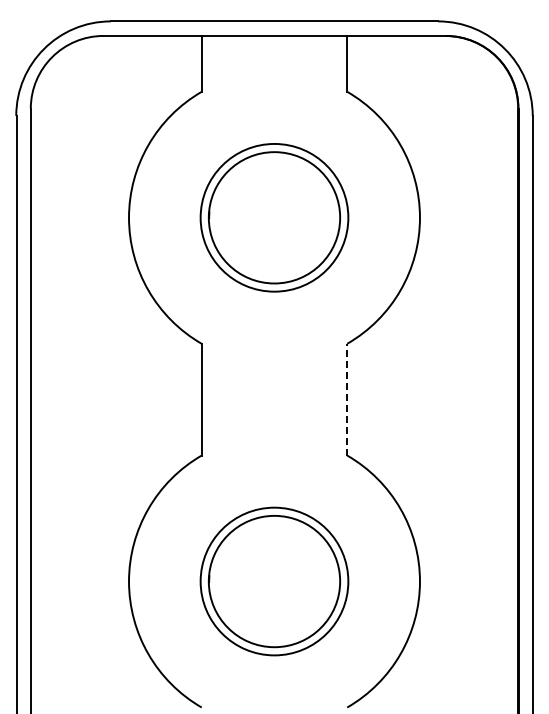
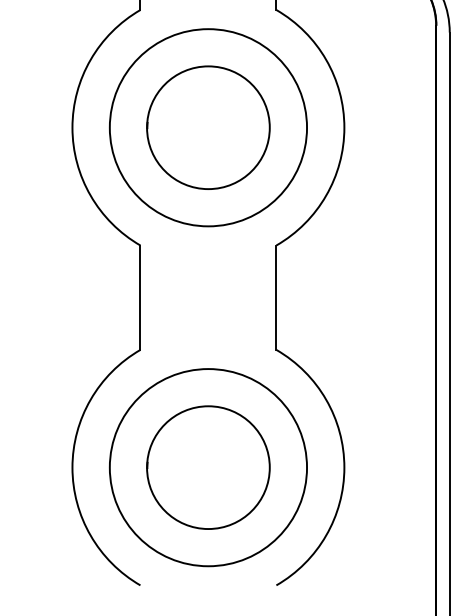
circle: (274, 217) -> (208, 127), size x1.43
line: (347, 399) -> (276, 297), dashed -> solid
circle: (274, 581) -> (208, 467), size x1.43

